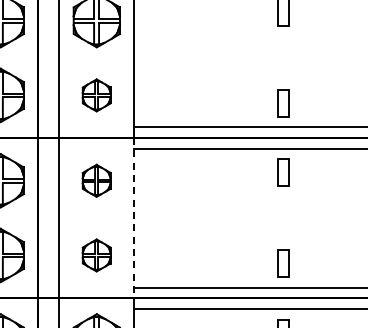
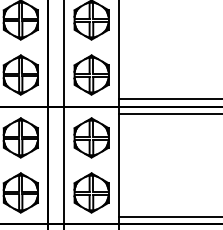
part: (96, 95) -> (91, 75), size x1.67
part: (96, 180) -> (91, 137), size x1.67
line: (134, 218) -> (119, 165), dashed -> solid
part: (96, 255) -> (91, 192), size x1.67

